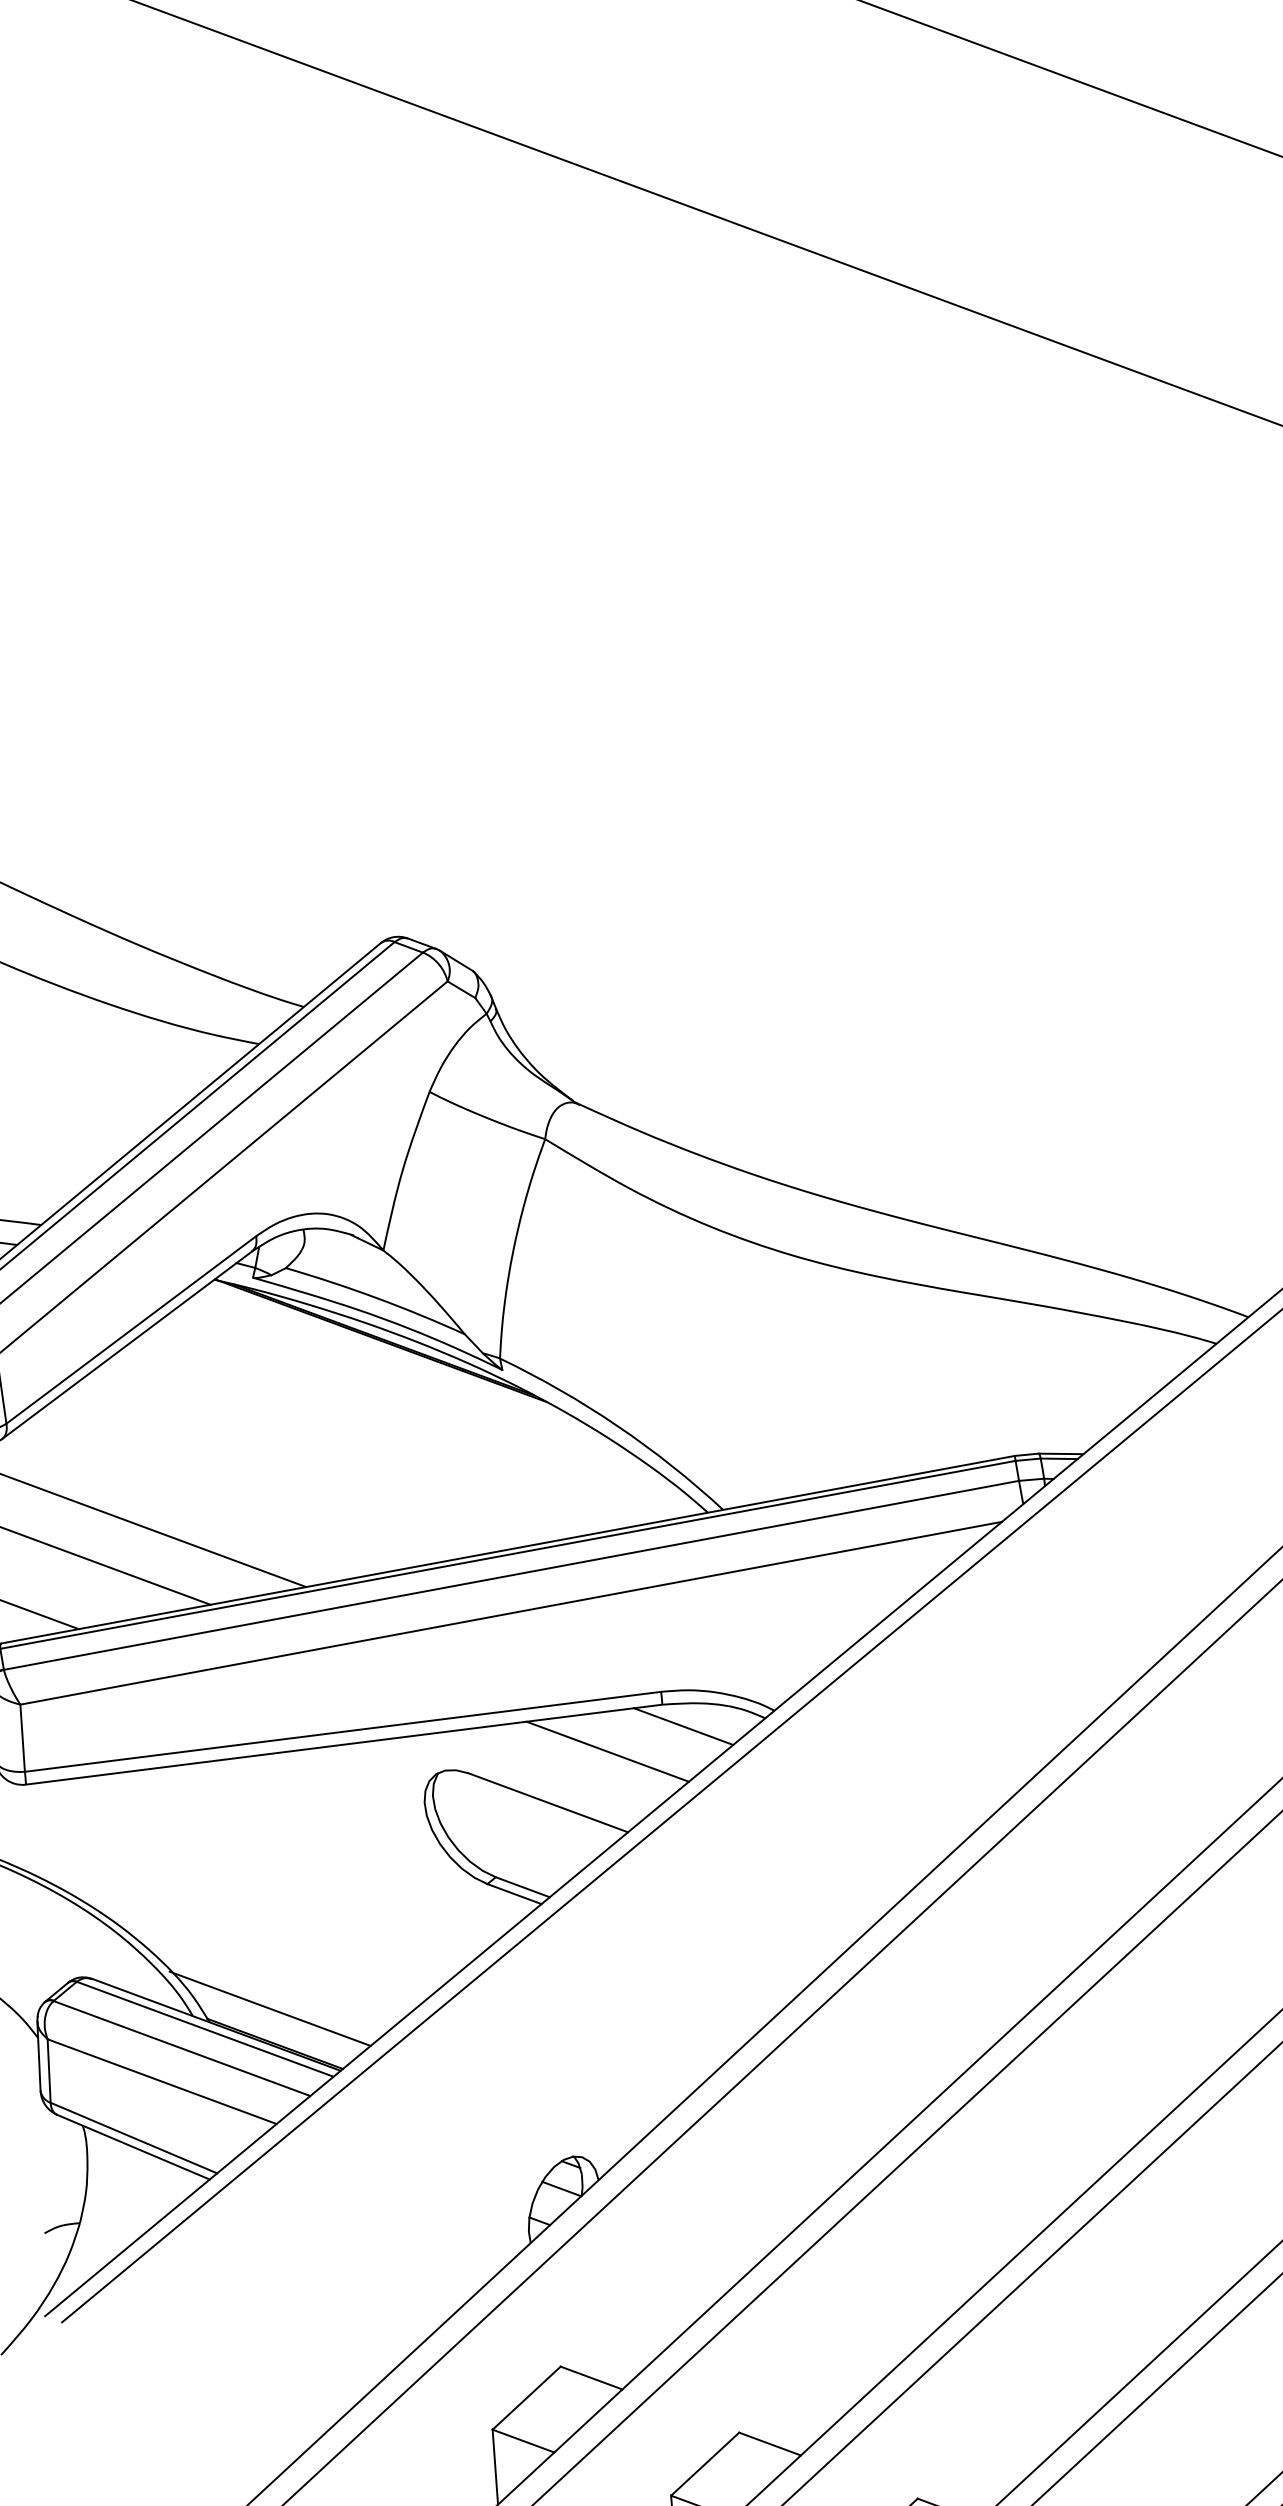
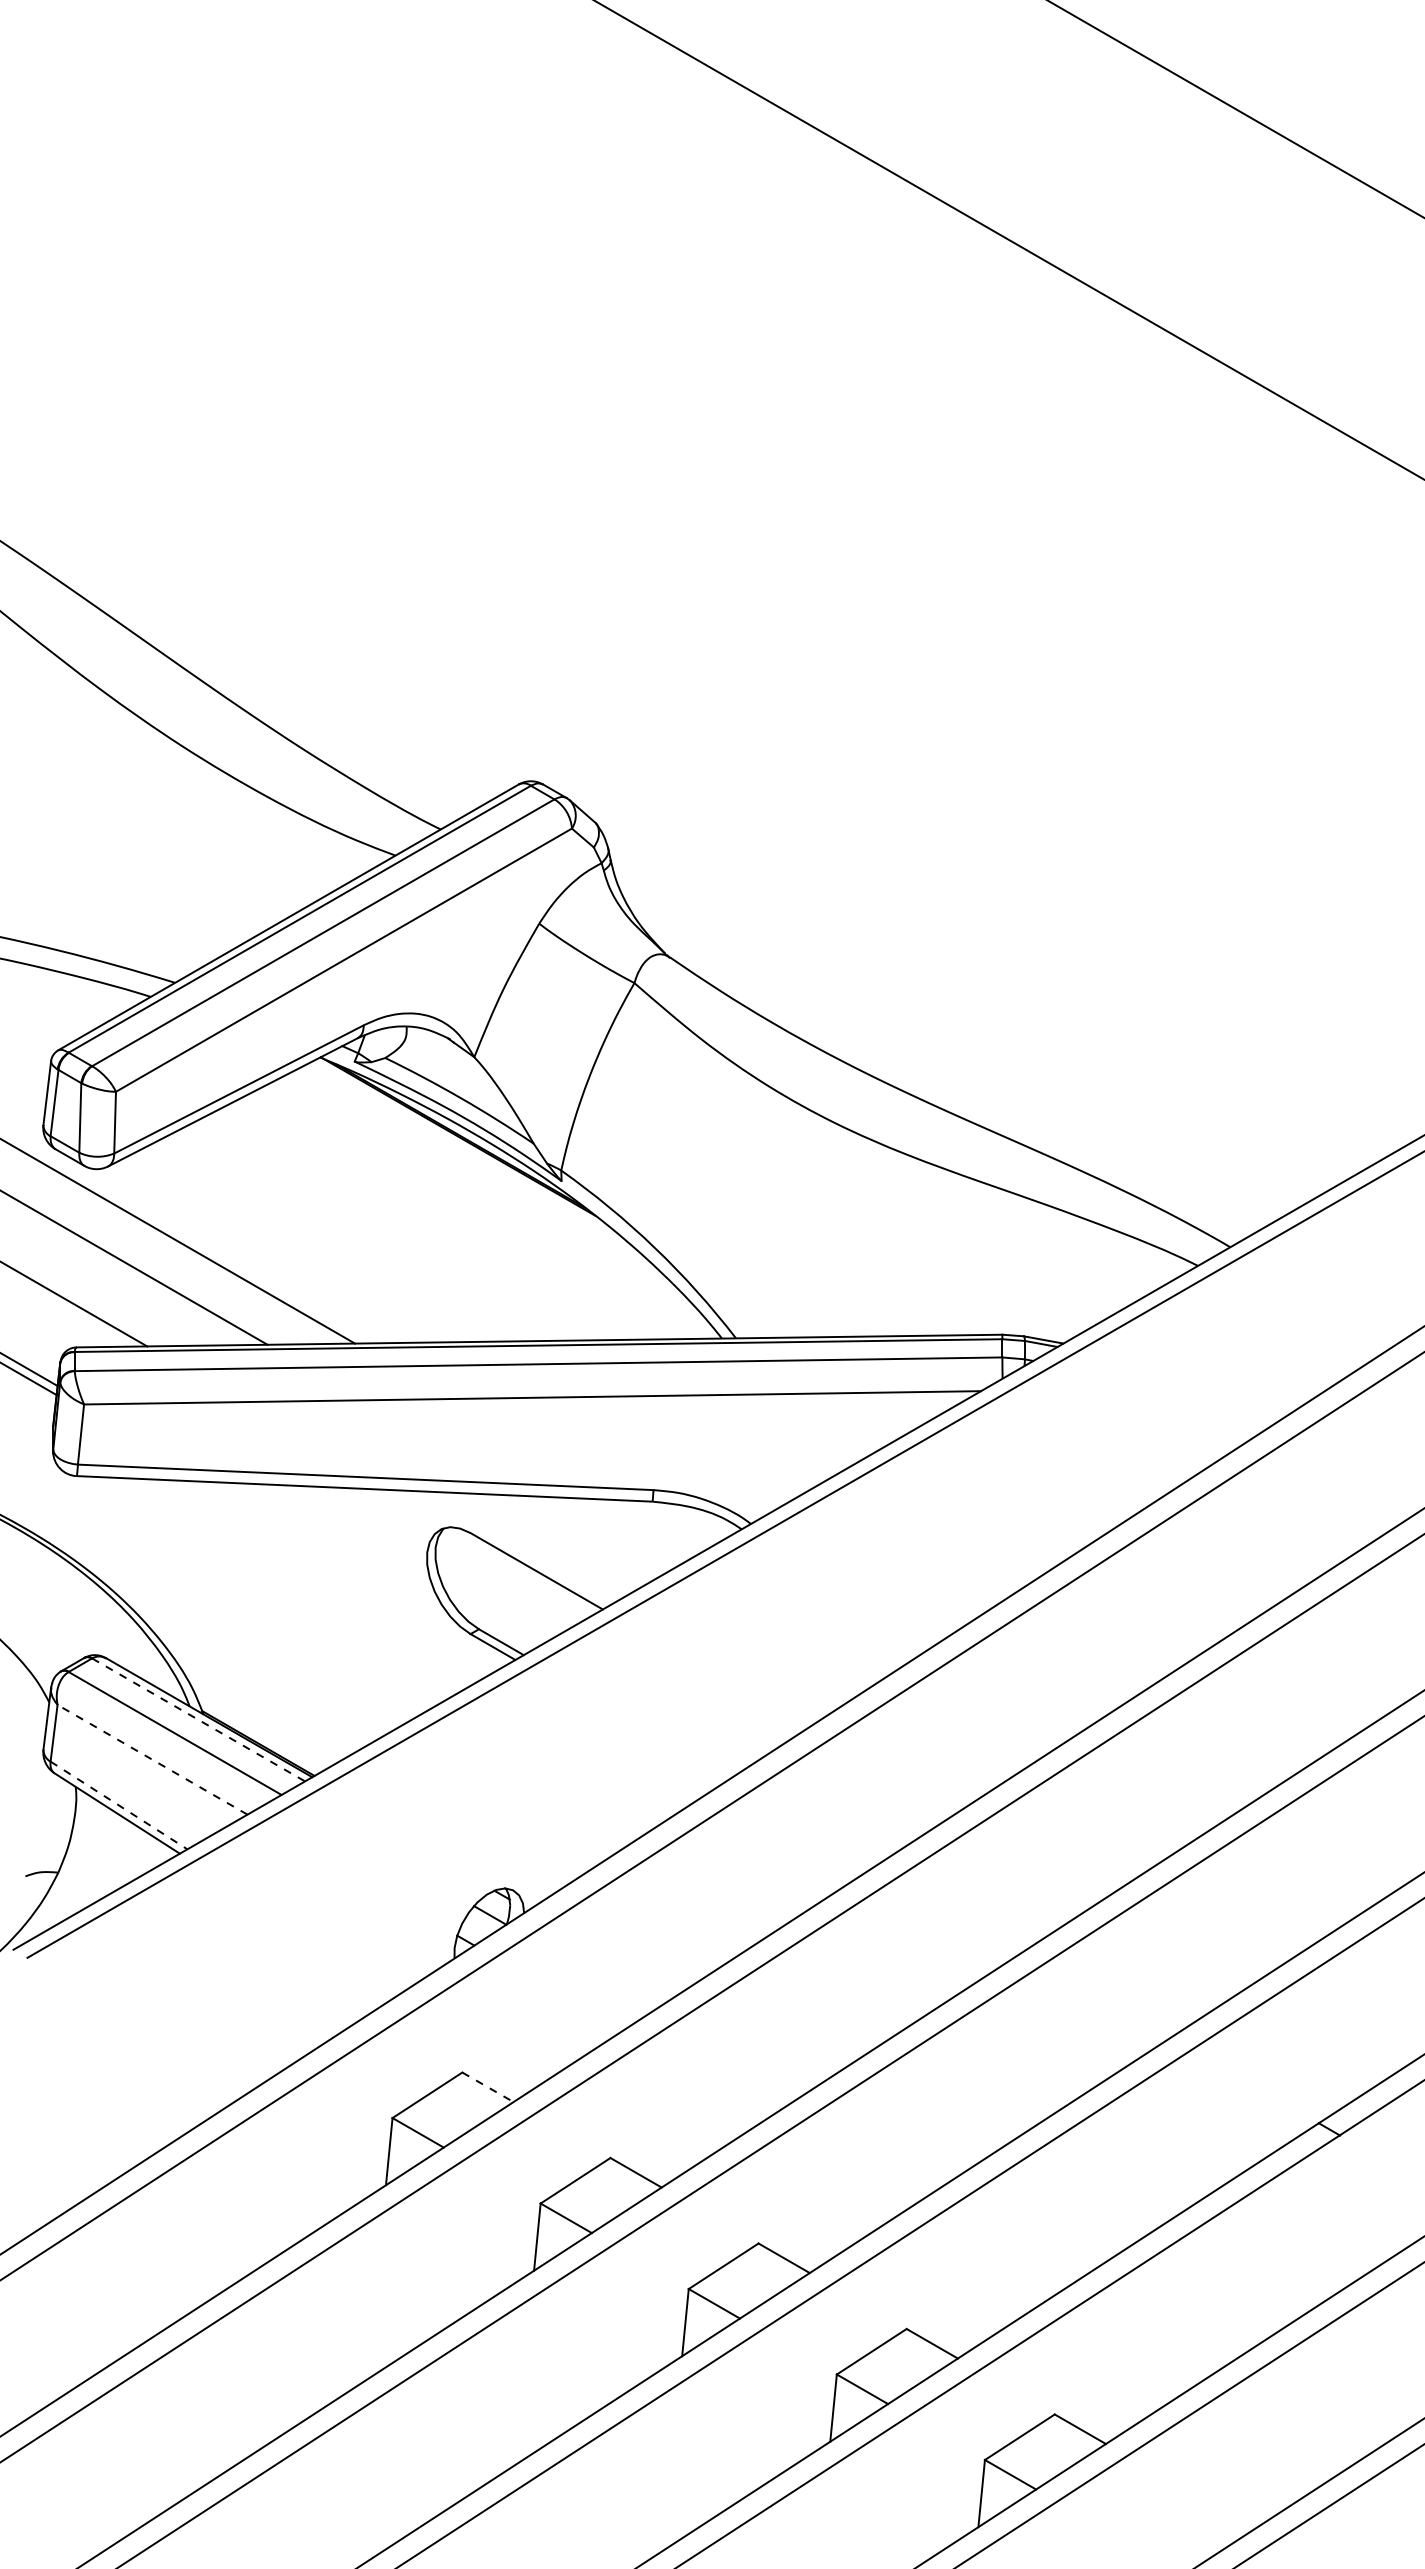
line: (682, 1726) -> (667, 1524), removed
line: (606, 1751) -> (596, 1534), removed
line: (269, 2008) -> (258, 1711), removed
line: (205, 2028) -> (198, 1719), solid -> dashed
line: (162, 2081) -> (152, 1759), solid -> dashed
line: (134, 2137) -> (119, 1805), solid -> dashed
line: (591, 2378) -> (487, 2087), solid -> dashed

